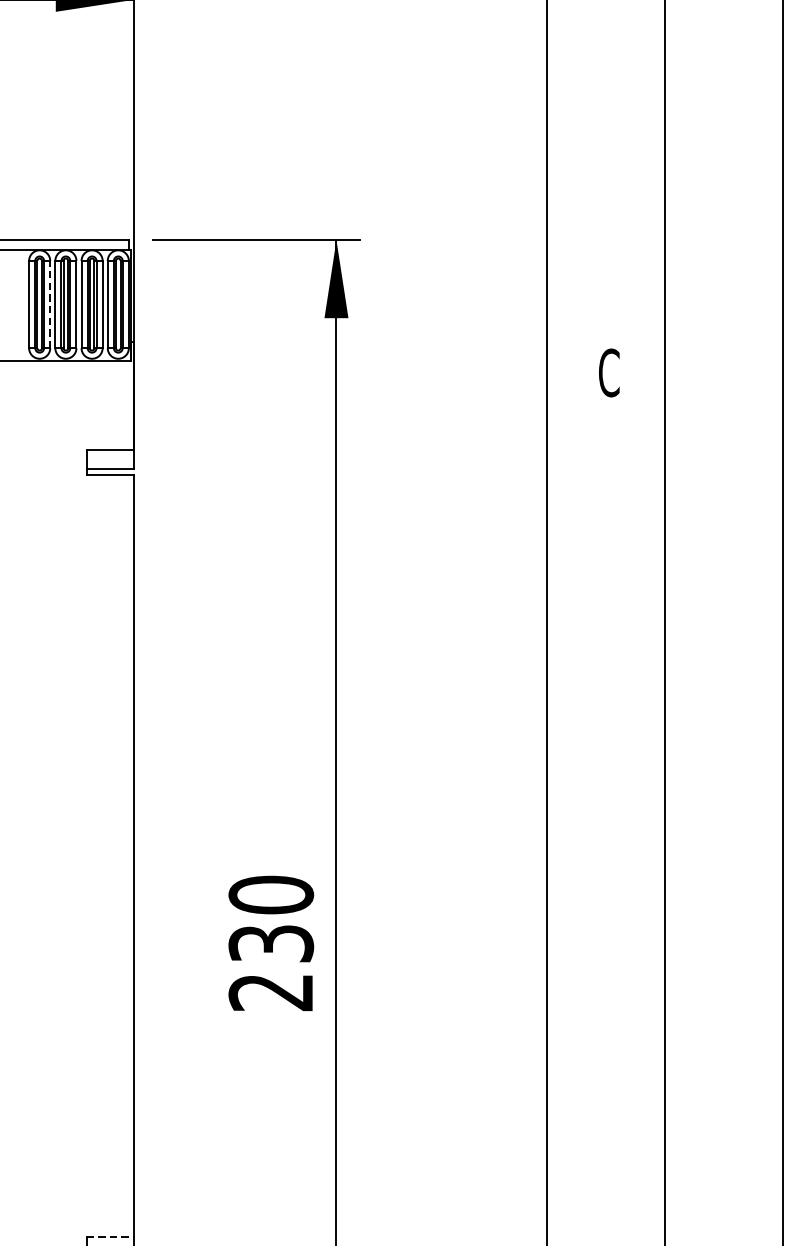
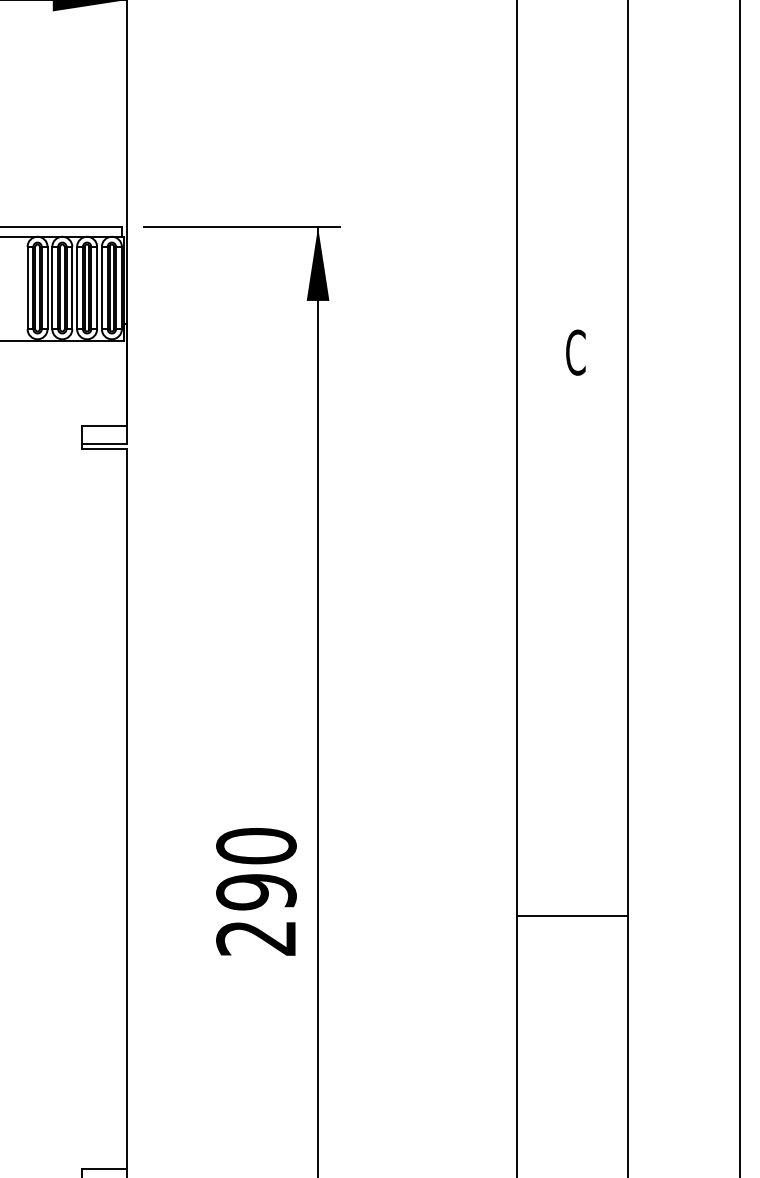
line: (50, 303) -> (47, 287), dashed -> solid
text: (271, 944) -> (256, 892), 230 -> 290
line: (605, 968) -> (572, 915), added
line: (110, 1236) -> (104, 1168), dashed -> solid

